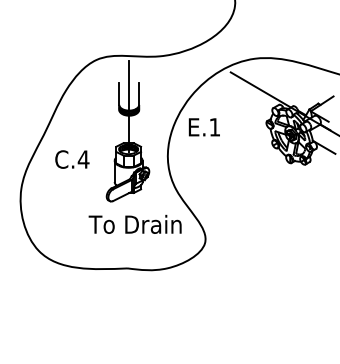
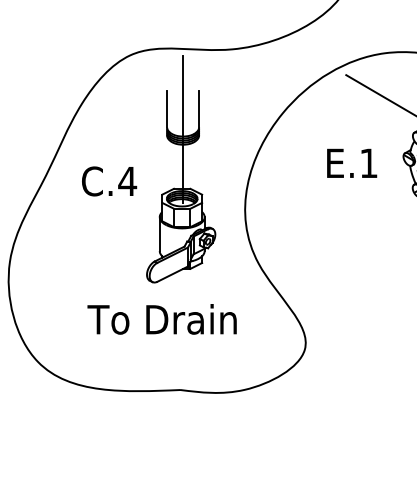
text: (203, 127) -> (350, 163), moved
text: (72, 159) -> (109, 181), moved
text: (134, 223) -> (161, 317), moved

